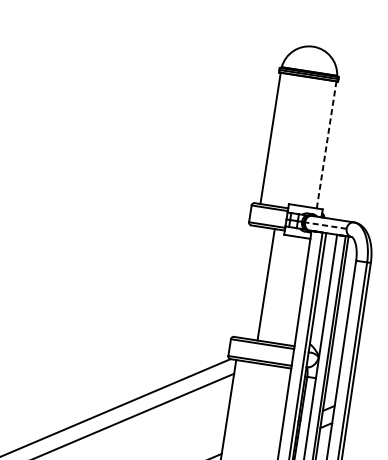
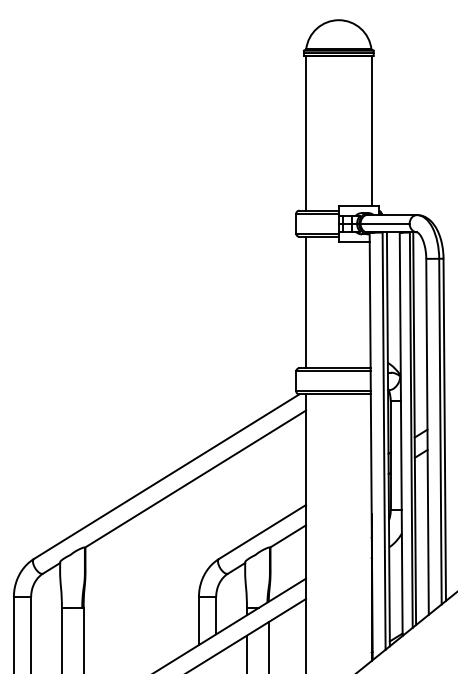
line: (326, 144) -> (371, 130), dashed -> solid
line: (326, 225) -> (385, 223), dashed -> solid
line: (266, 284) -> (306, 302), moved

